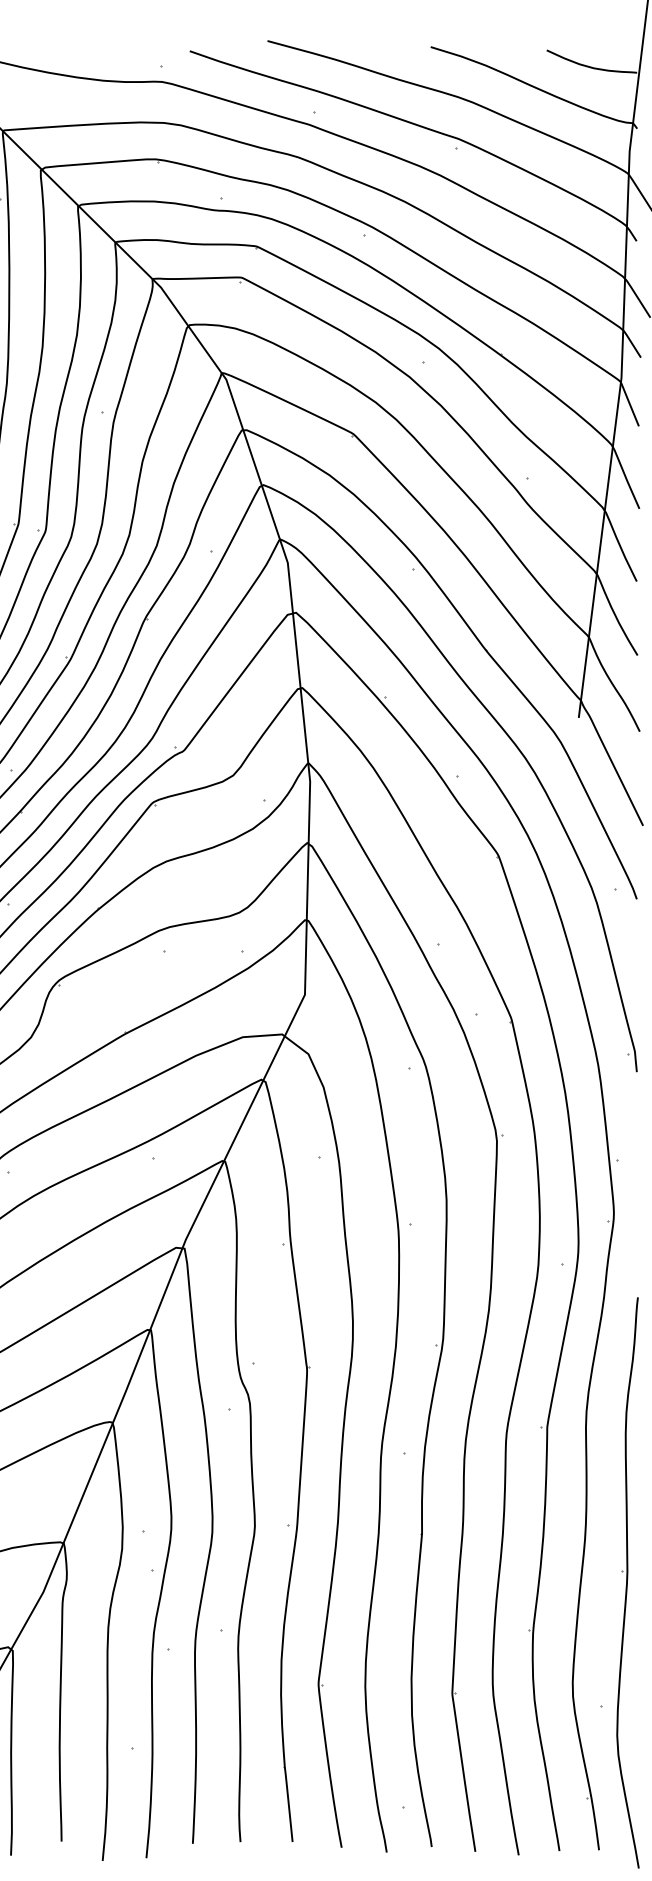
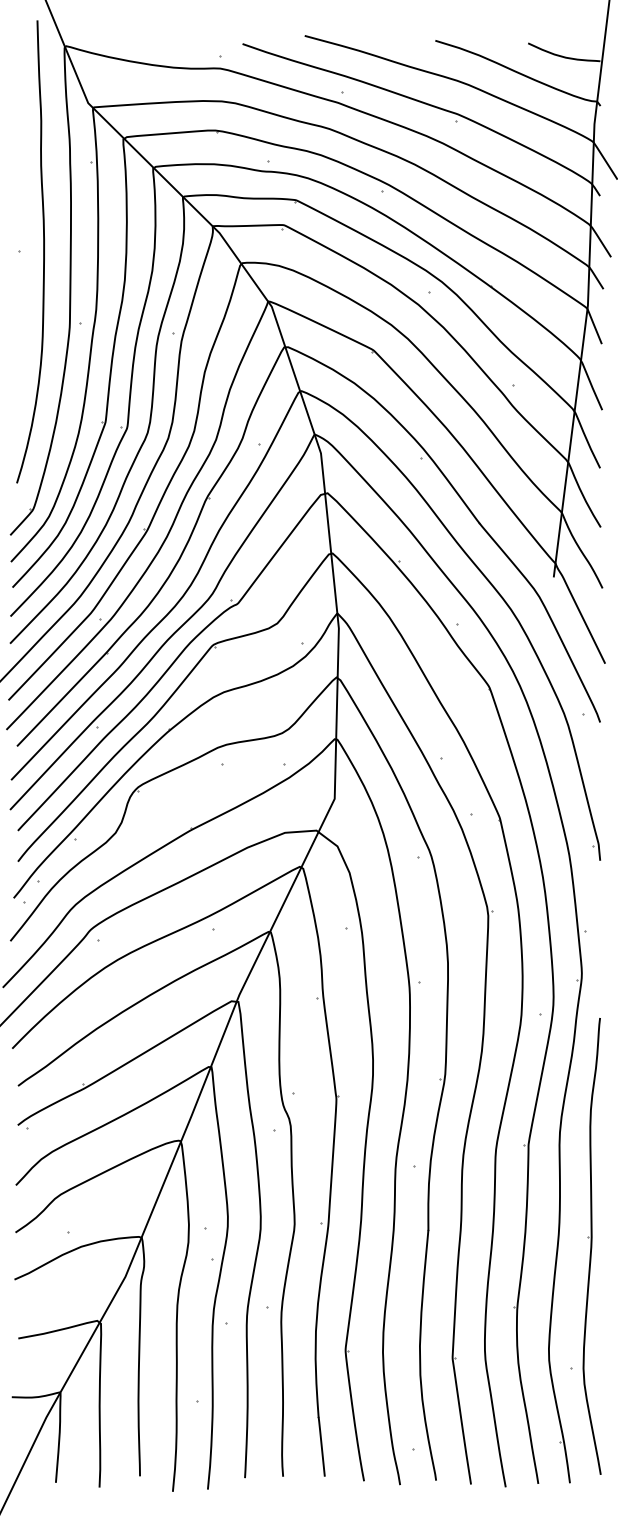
part: (627, 1583) -> (591, 1246), moved

